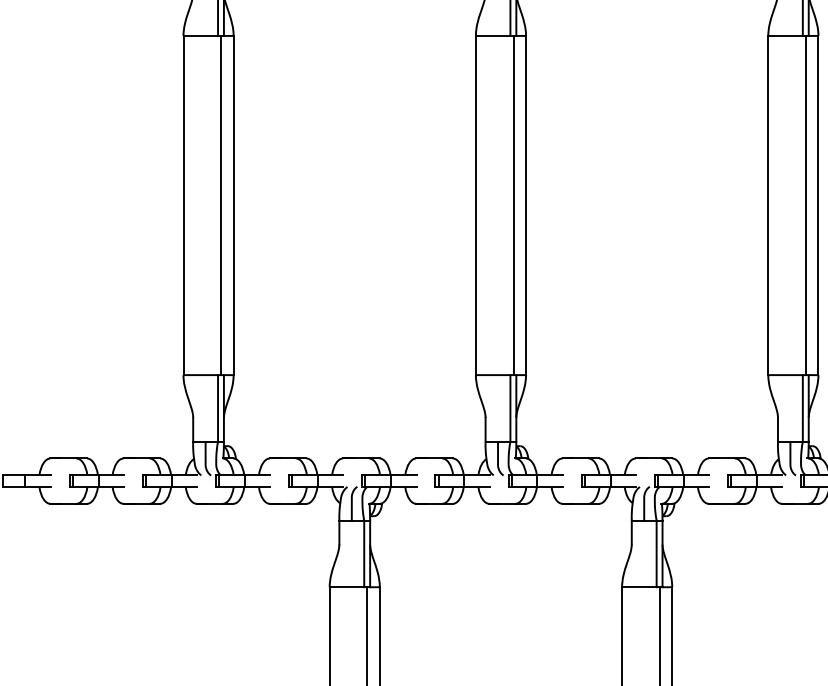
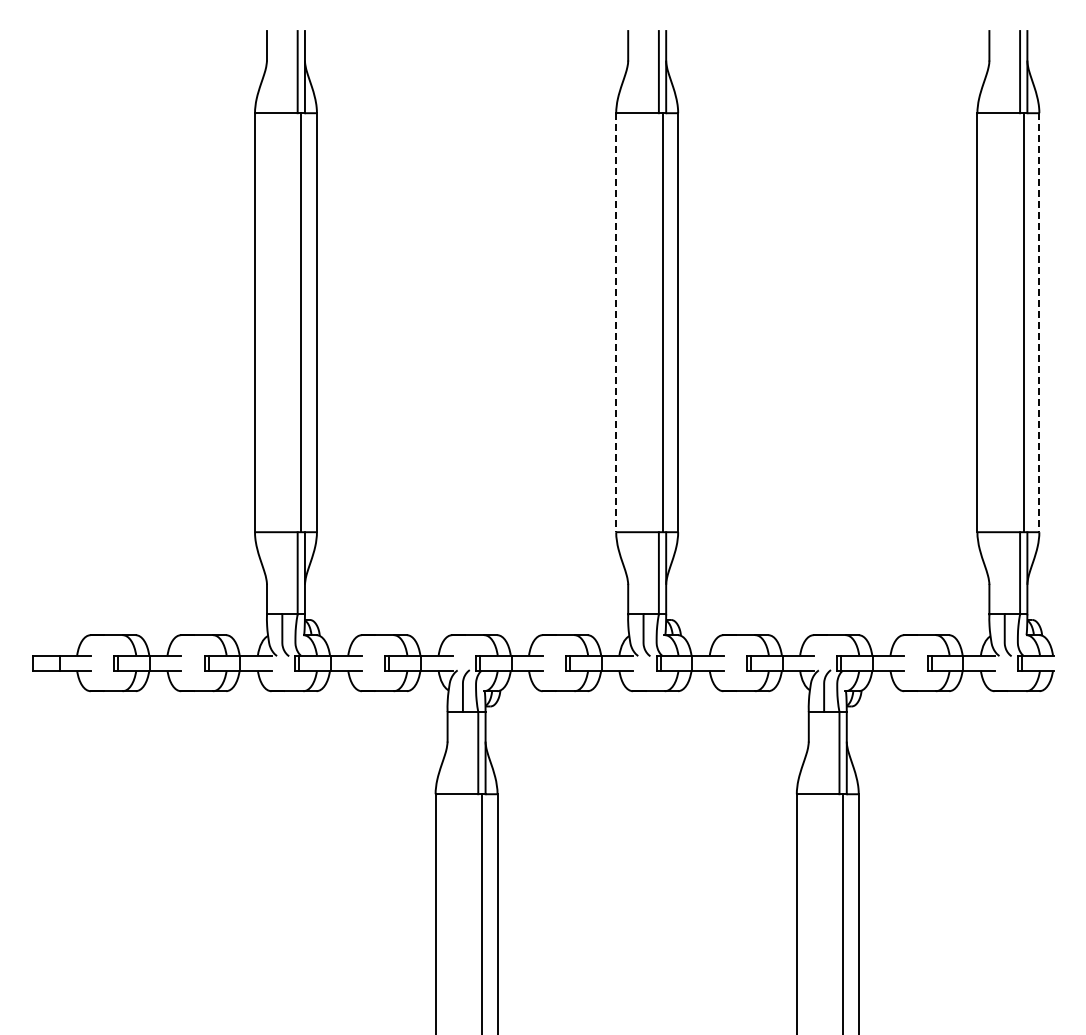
line: (476, 206) -> (616, 323), solid -> dashed
line: (818, 206) -> (1039, 323), solid -> dashed

